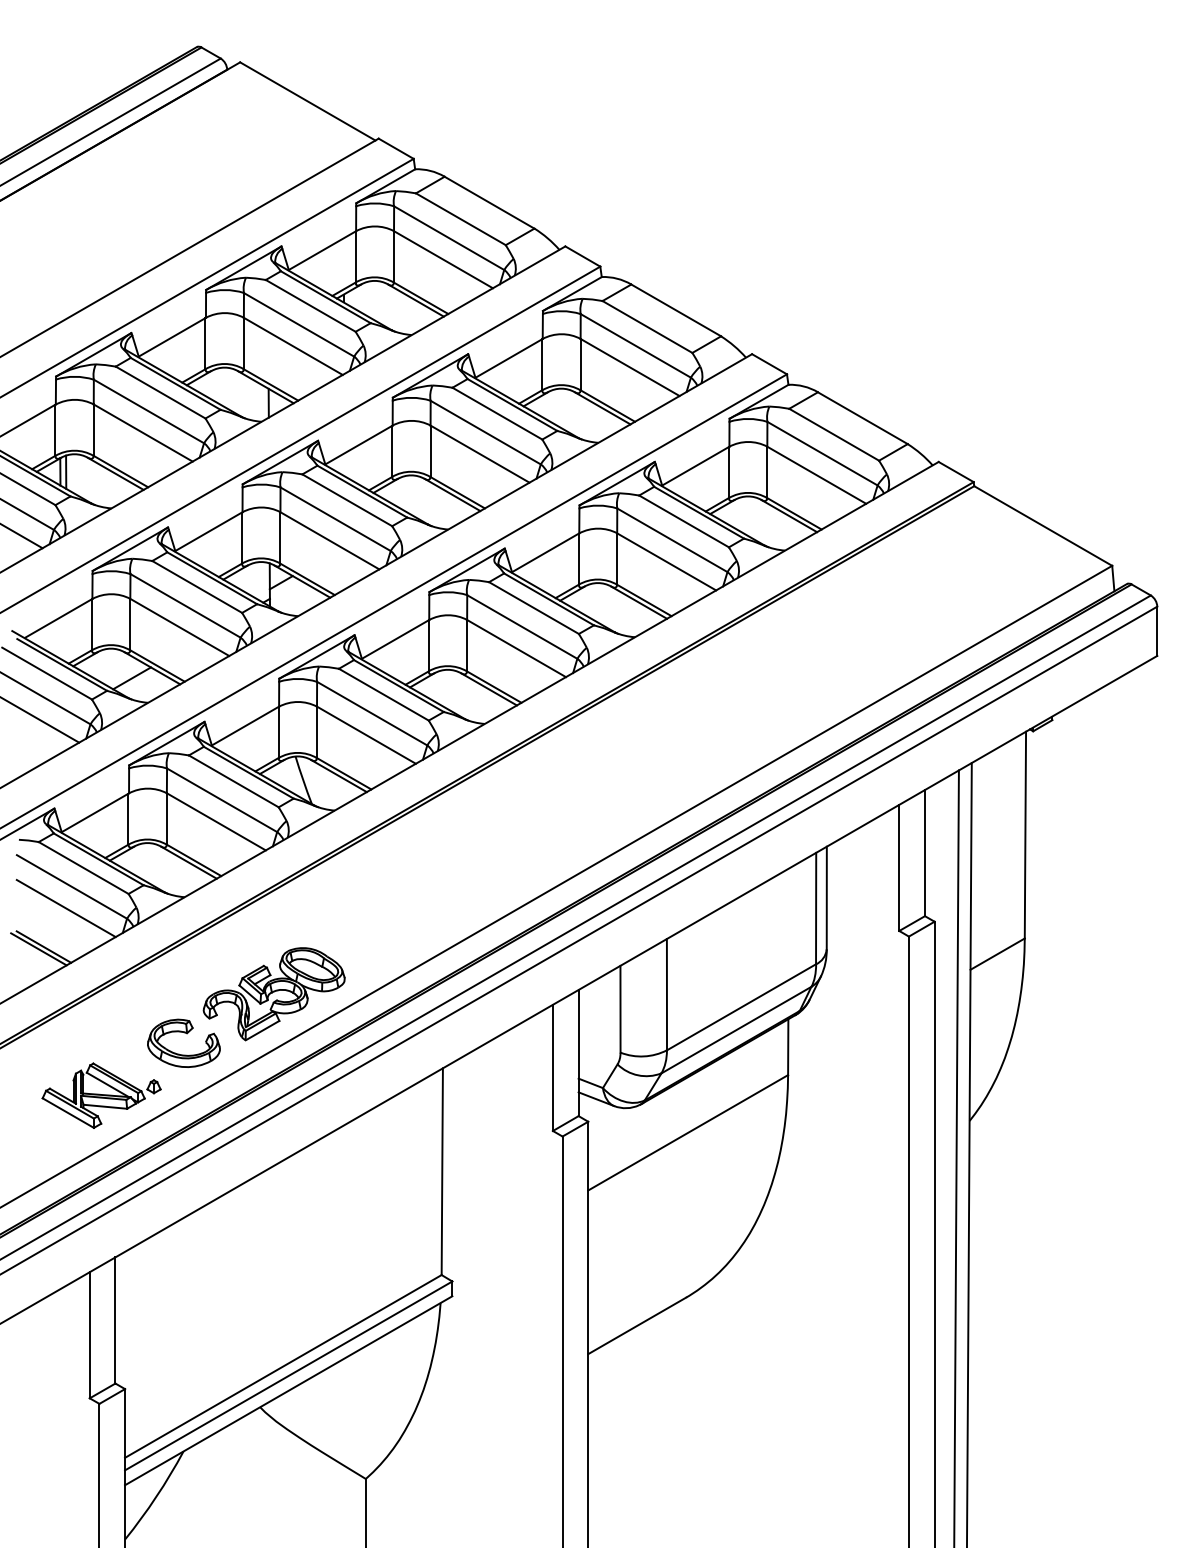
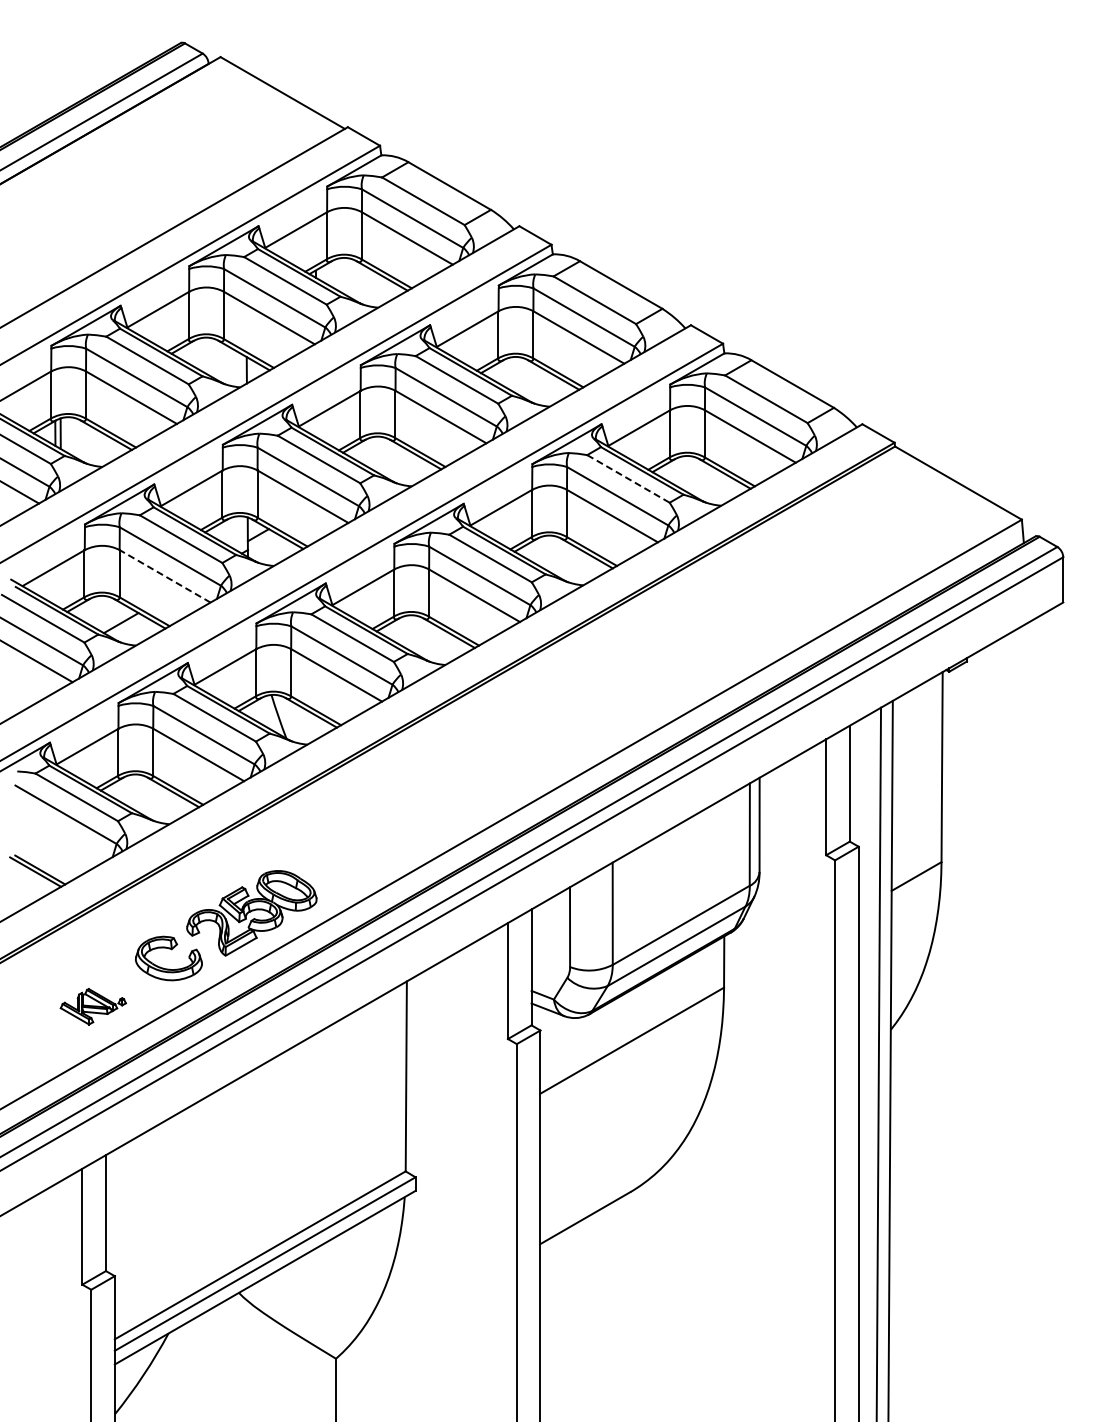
line: (684, 520) -> (628, 478), solid -> dashed
line: (180, 627) -> (165, 576), solid -> dashed
line: (65, 908) -> (60, 834), removed
part: (101, 1095) -> (93, 1006), size x0.6

